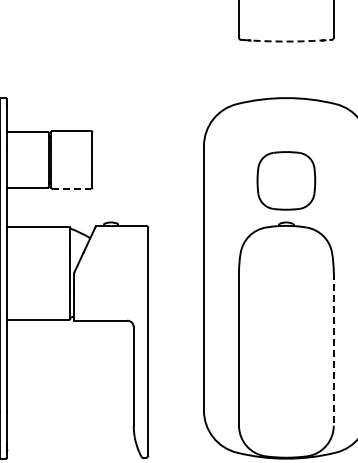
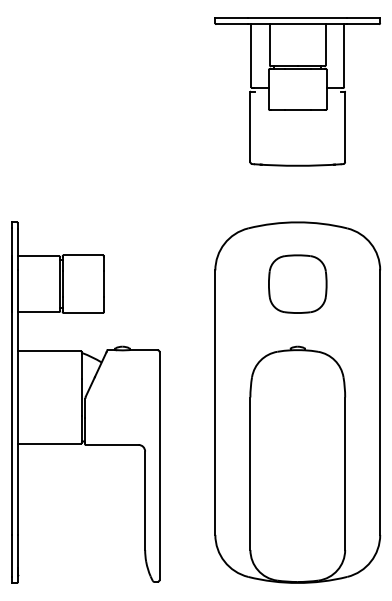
arc: (286, 41) -> (297, 165), dashed -> solid
part: (286, 180) -> (297, 283), moved
line: (72, 189) -> (83, 313), dashed -> solid
line: (334, 350) -> (345, 474), dashed -> solid

